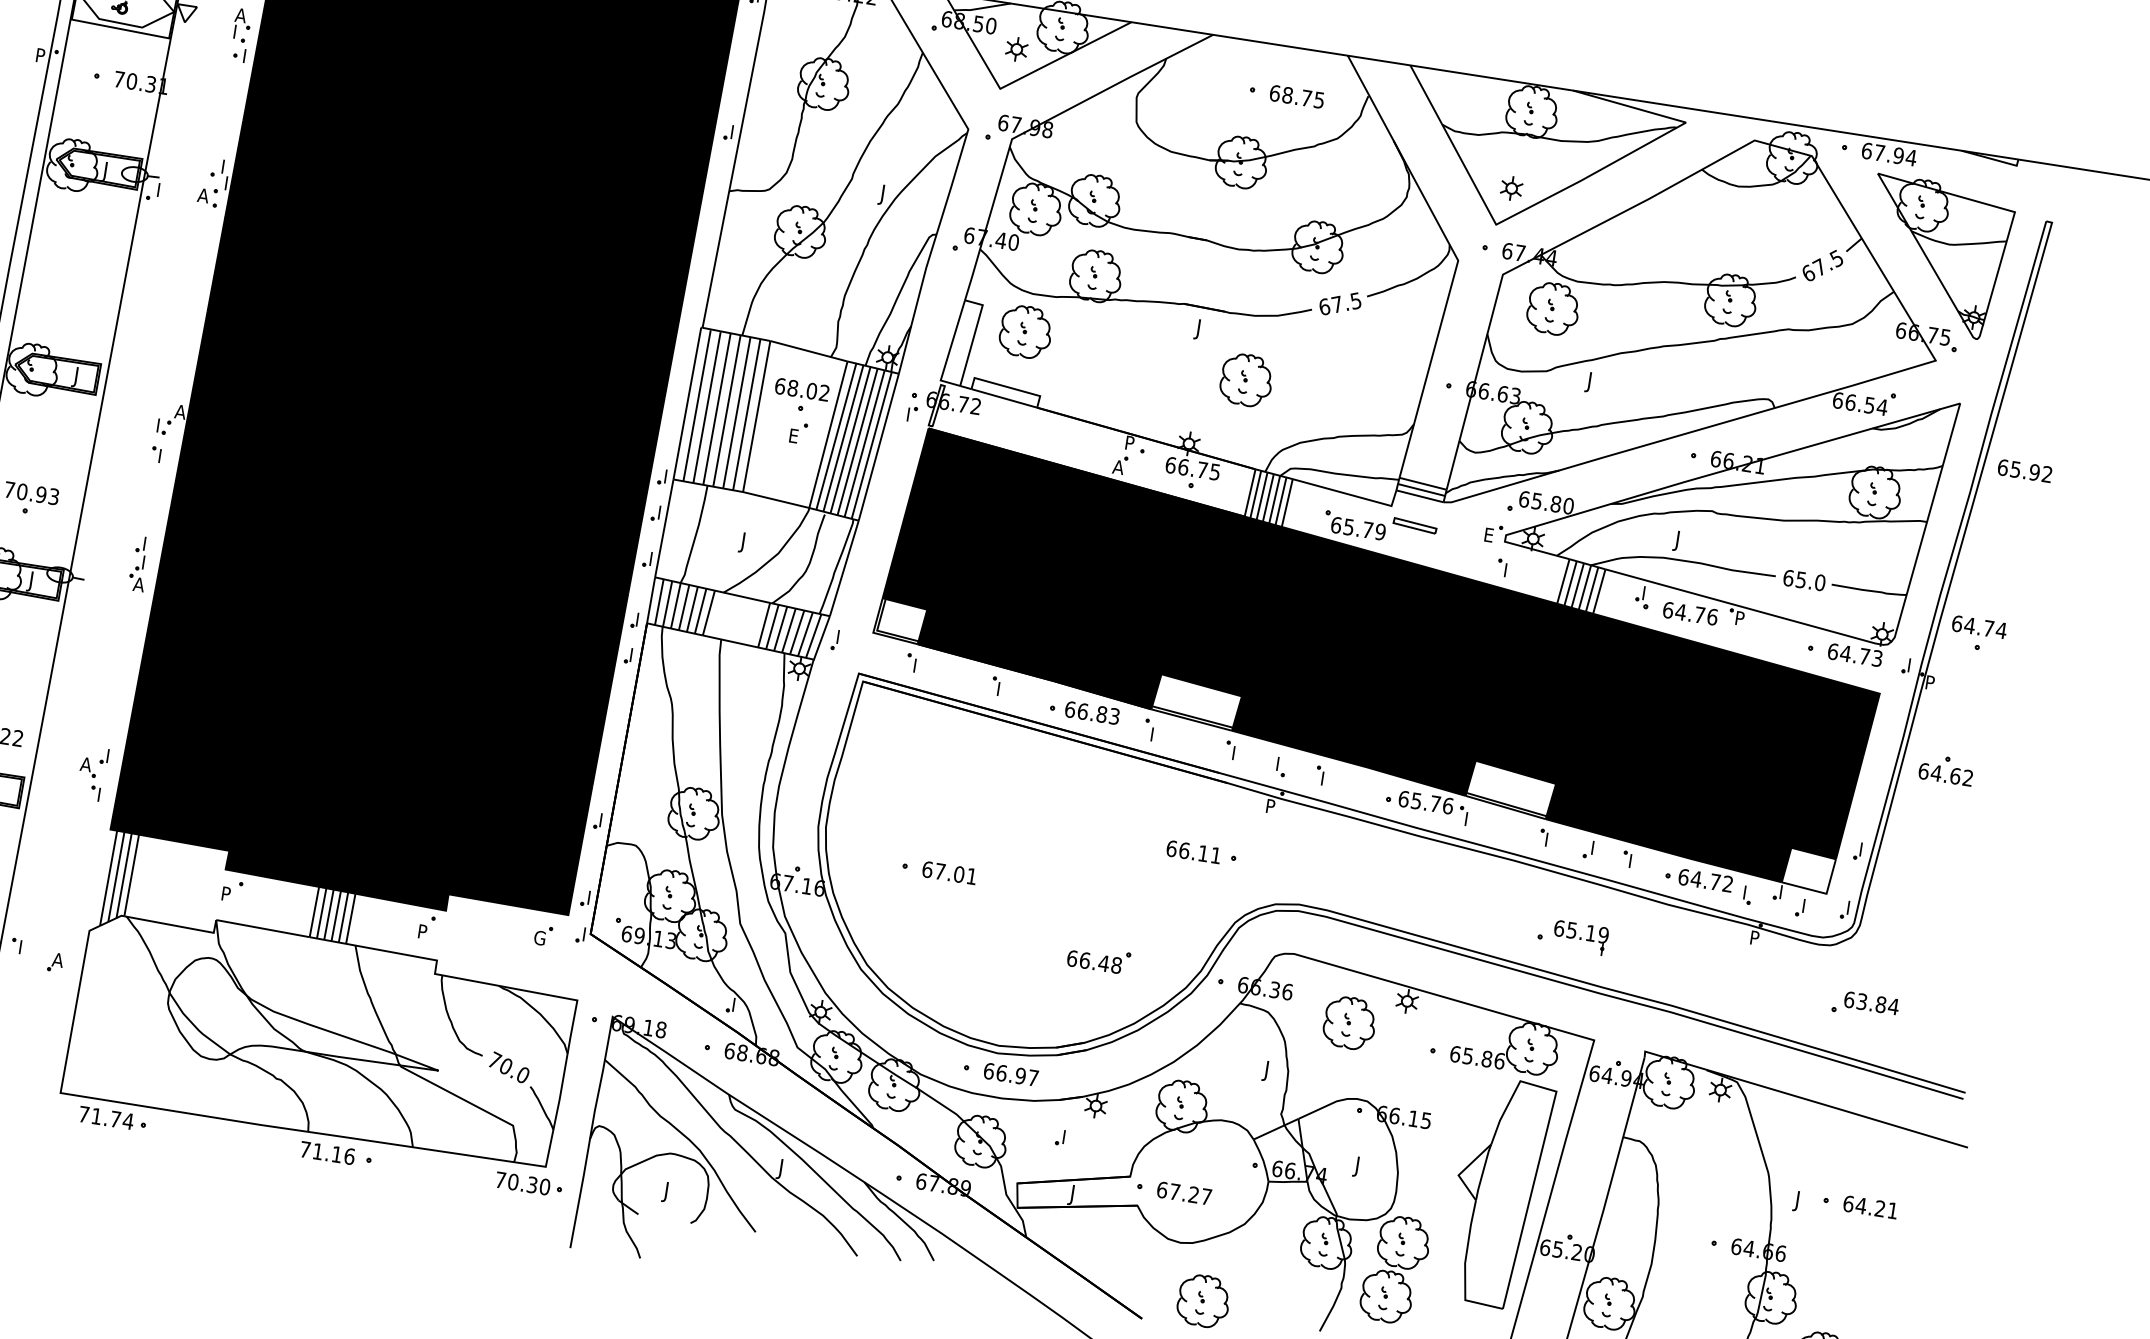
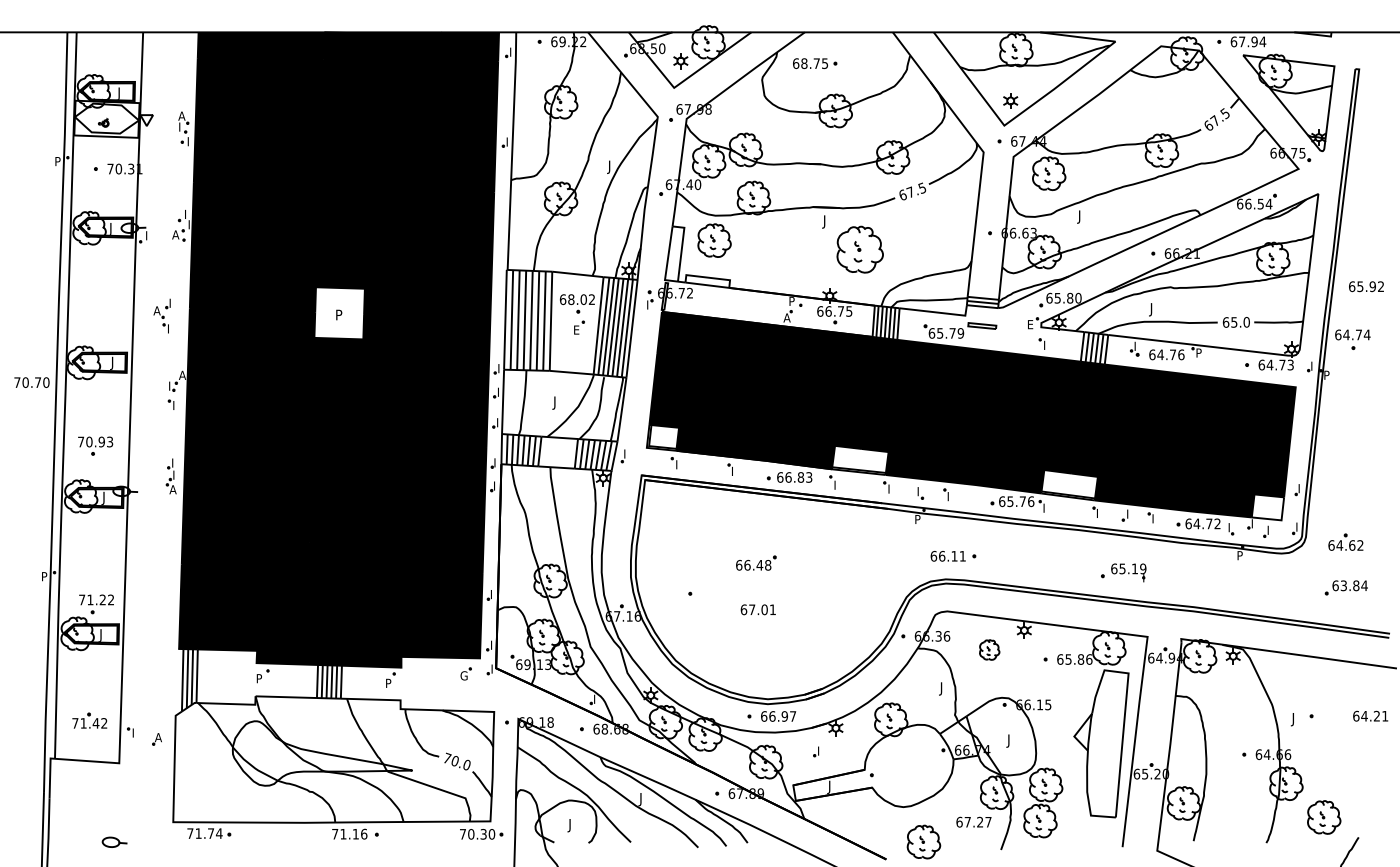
text: (1297, 96) -> (810, 63), moved
fill: (435, 354) -> (339, 313), removed
part: (1246, 380) -> (860, 249), size x1.4
text: (2025, 470) -> (1366, 286), moved
part: (1946, 768) -> (1345, 541), moved
part: (91, 772) -> (161, 315), moved
part: (1201, 853) -> (953, 556), moved
text: (948, 872) -> (757, 609), moved
part: (1099, 958) -> (756, 562), moved
part: (1864, 1004) -> (1345, 587), moved
part: (1349, 1022) -> (989, 649), size x0.6
text: (1183, 1192) -> (973, 821), moved
text: (1870, 1206) -> (1370, 715), moved

